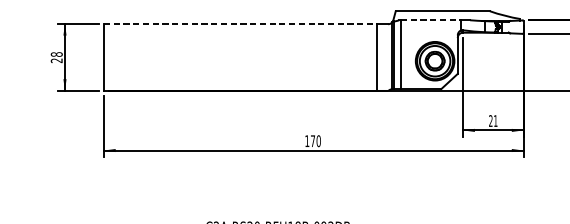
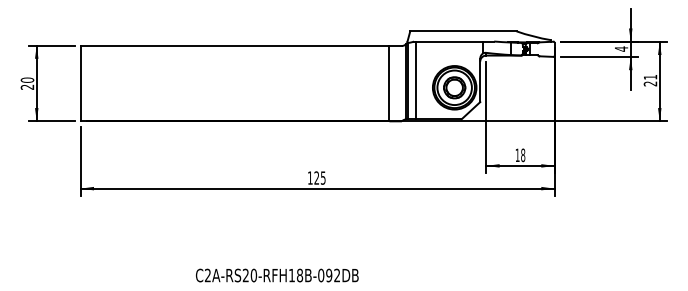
line: (430, 20) -> (449, 41), dashed -> solid
line: (241, 24) -> (235, 46), dashed -> solid
text: (56, 53) -> (27, 79), 28 -> 20
text: (493, 121) -> (520, 155), 21 -> 18
text: (315, 140) -> (319, 177), 170 -> 125

